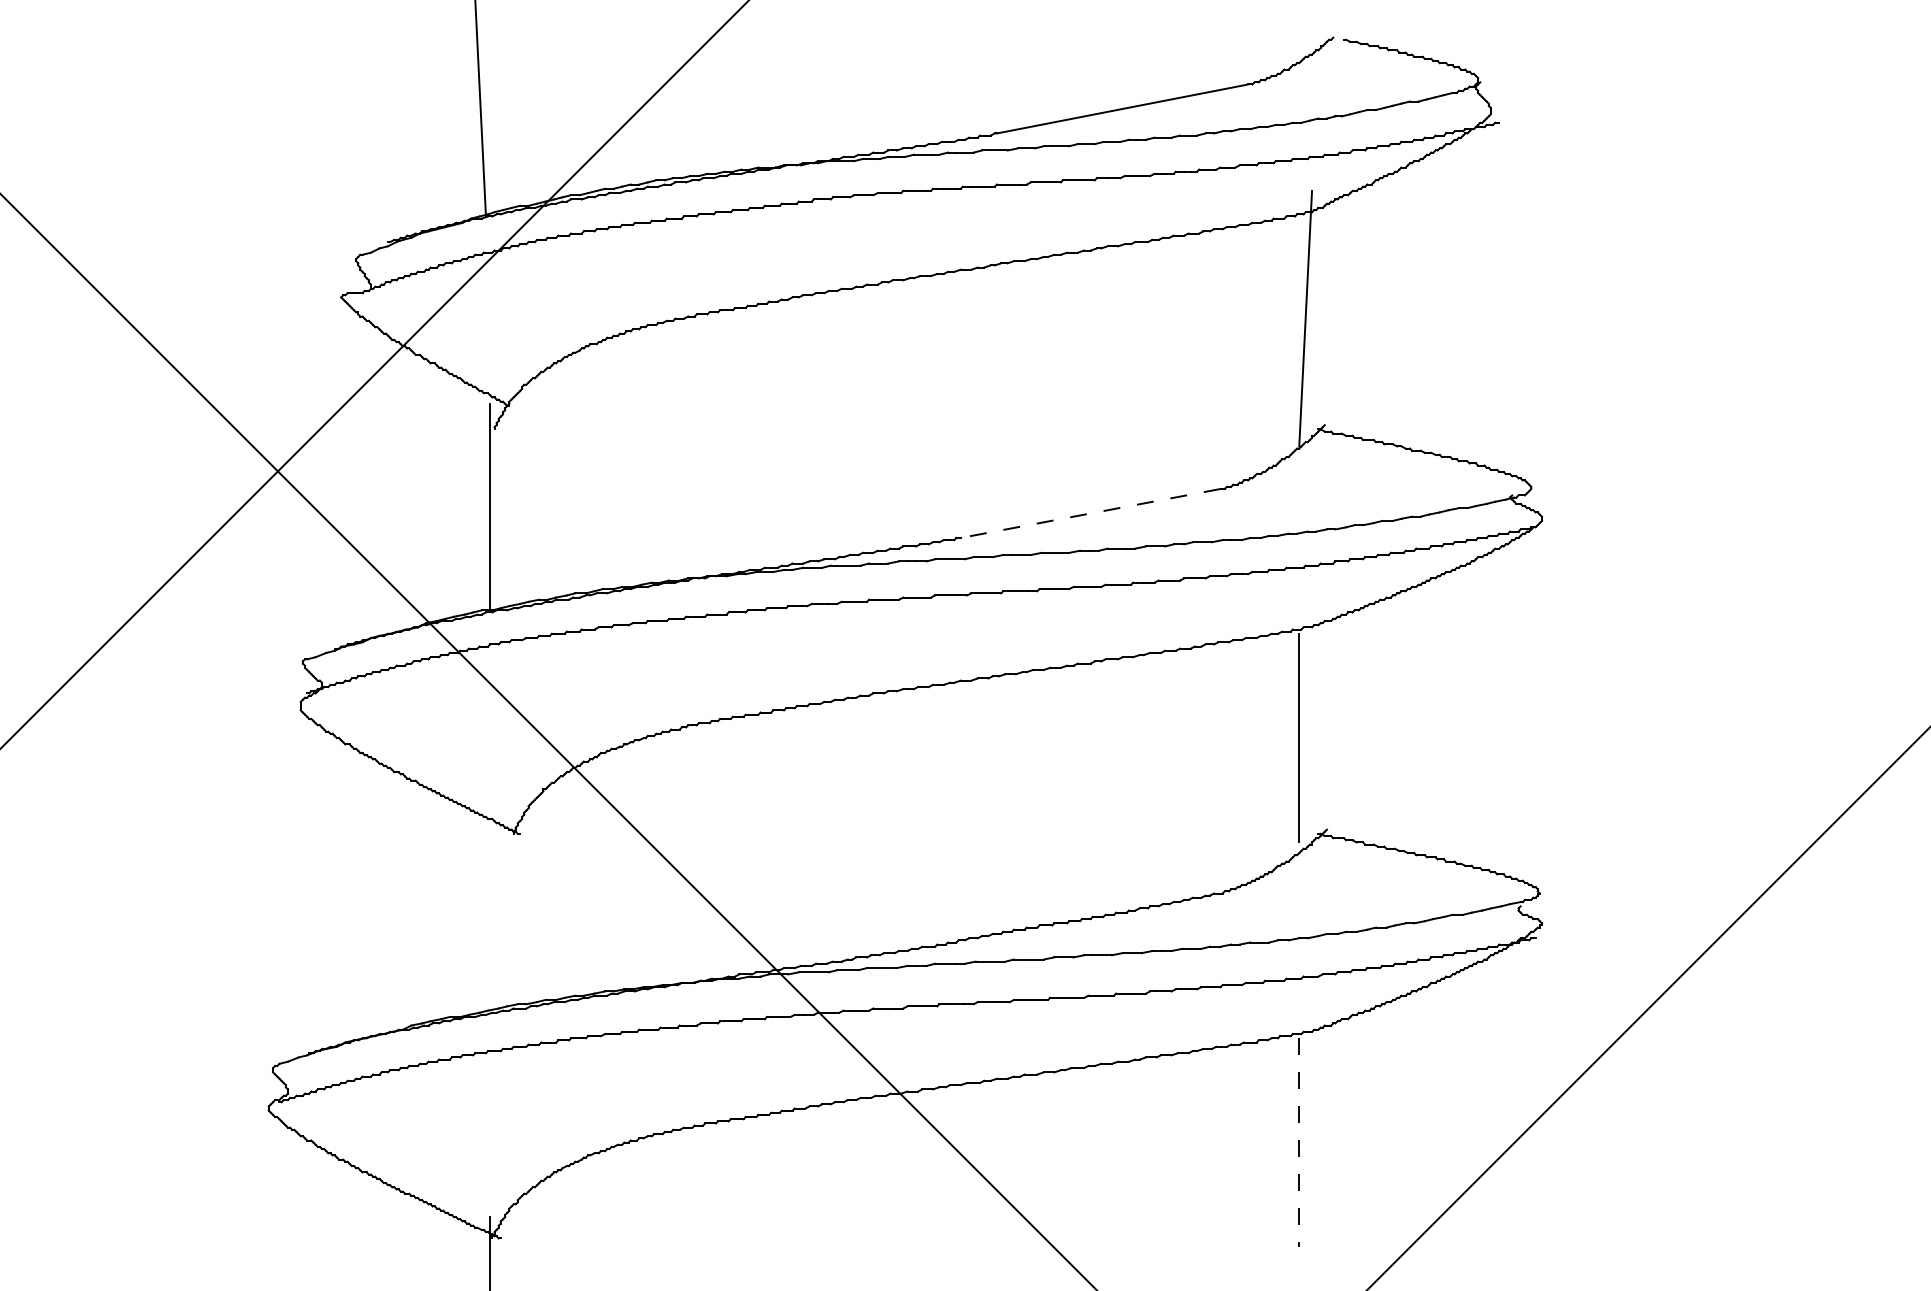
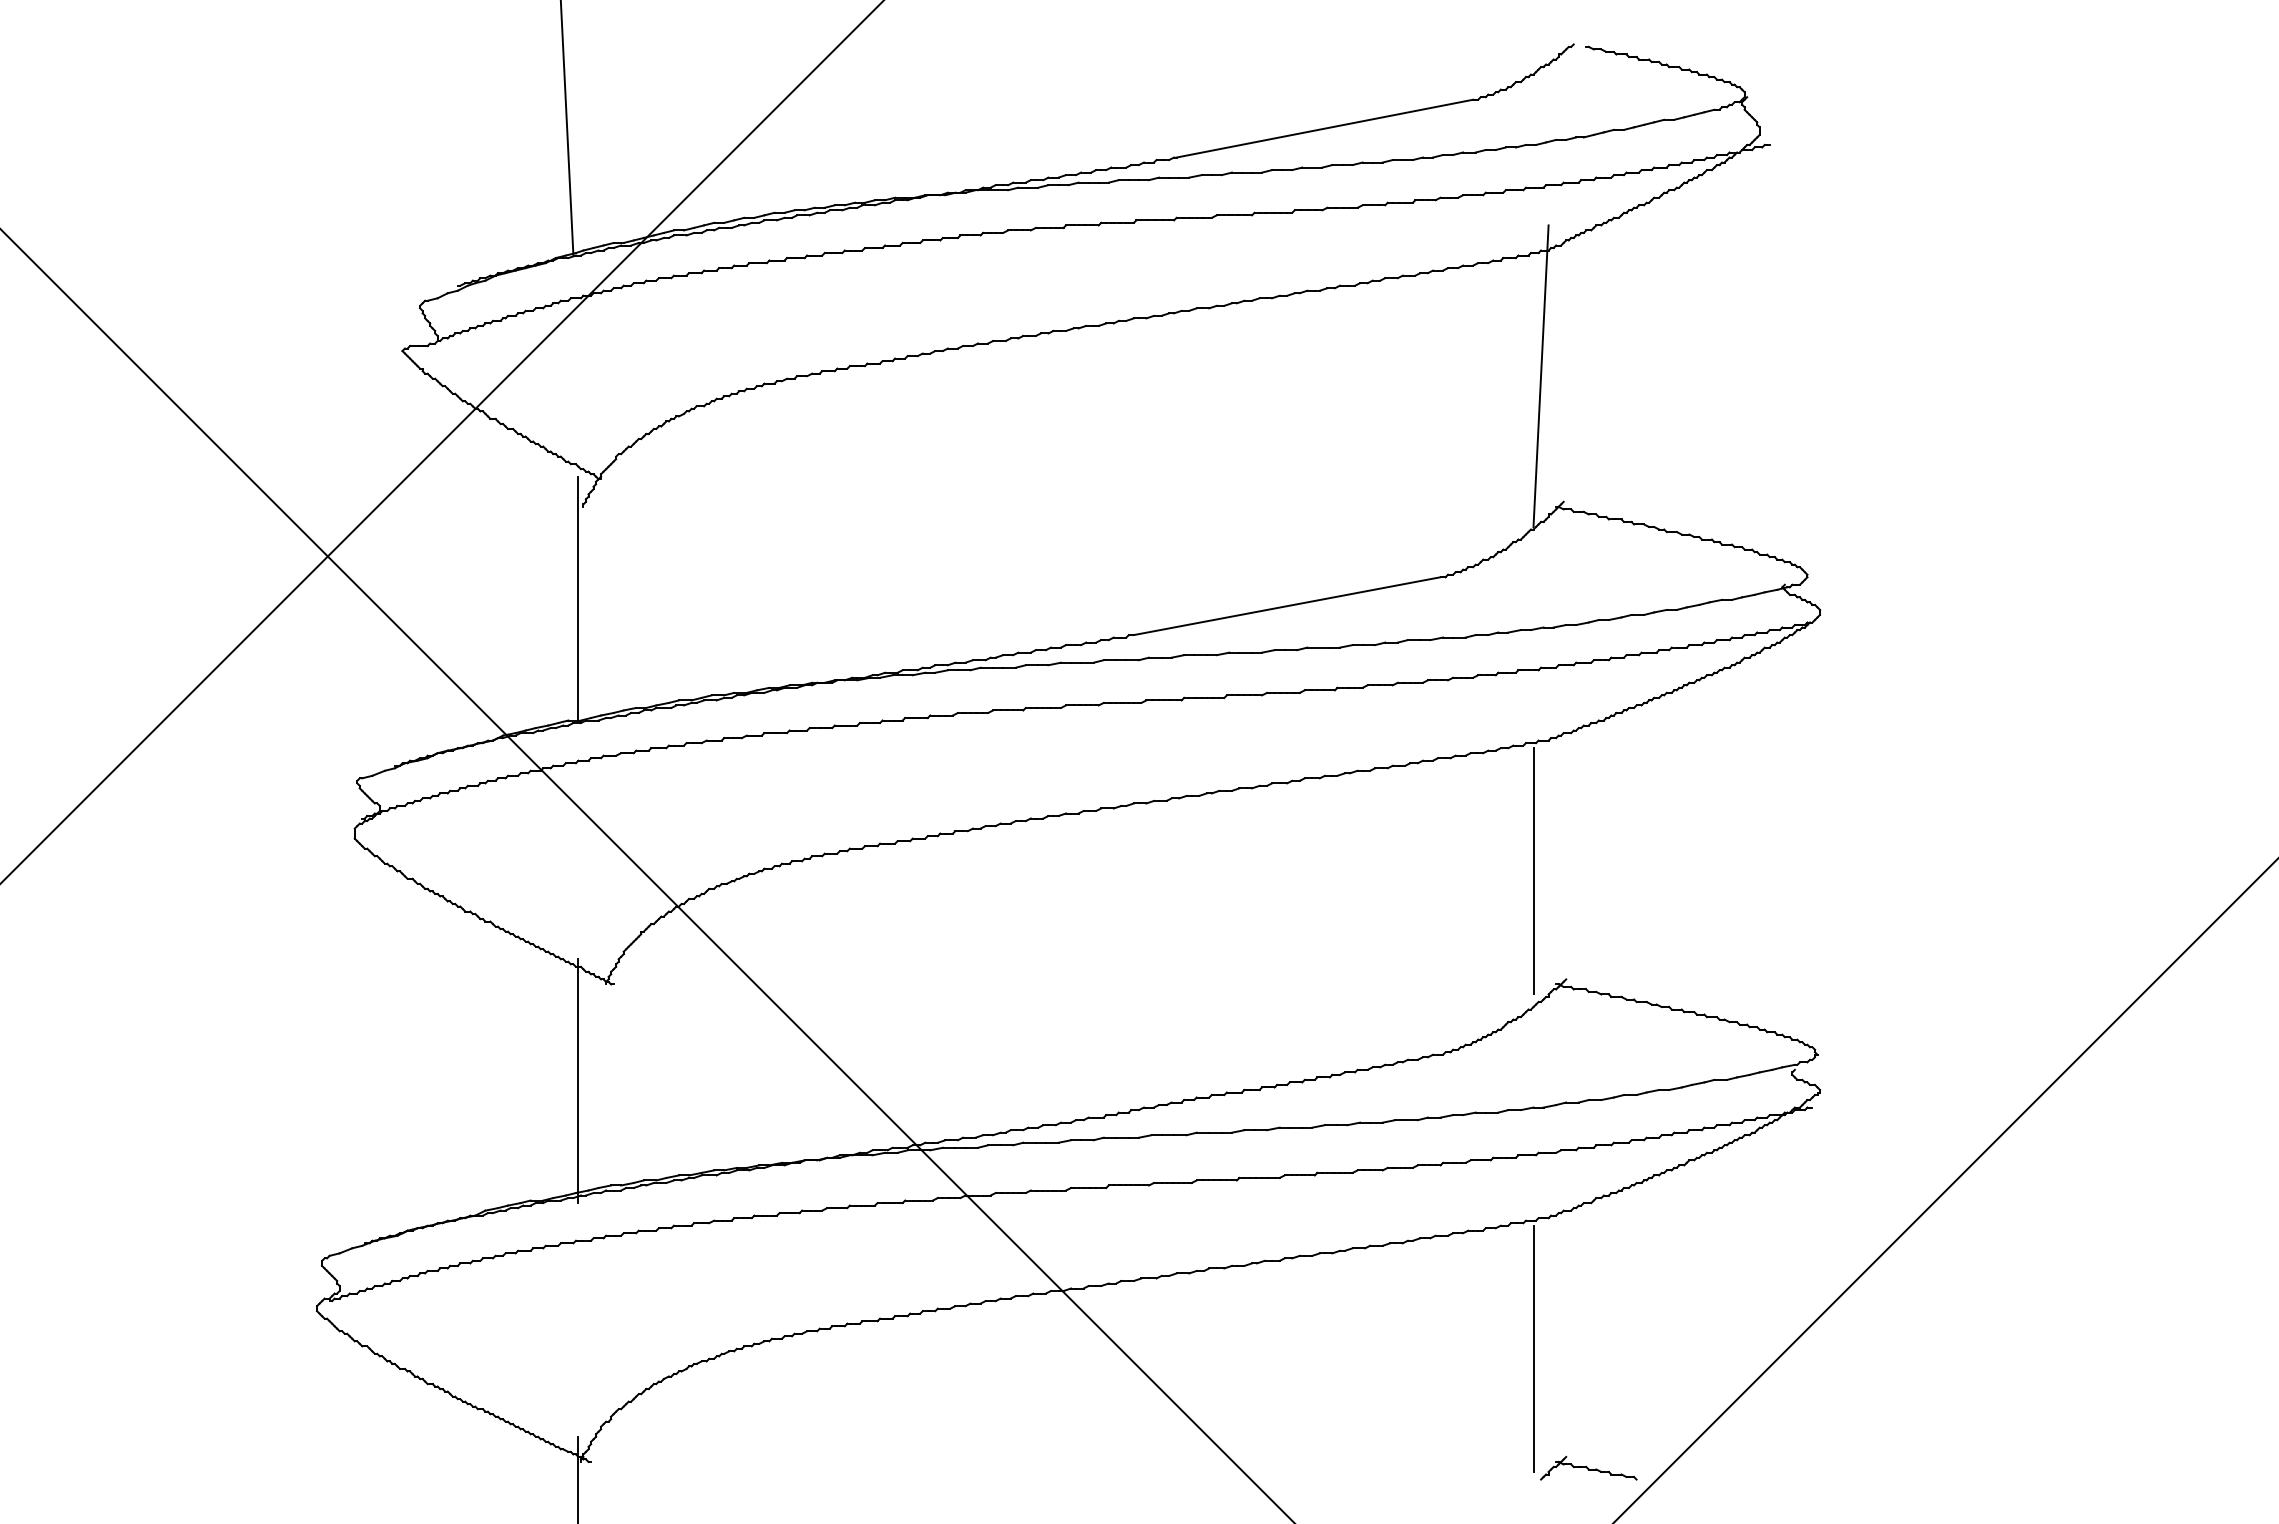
line: (1090, 513) -> (1286, 606), dashed -> solid
line: (490, 916) -> (578, 1081), added
line: (1299, 1143) -> (1533, 1349), dashed -> solid
part: (1345, 1243) -> (1588, 1467), added

